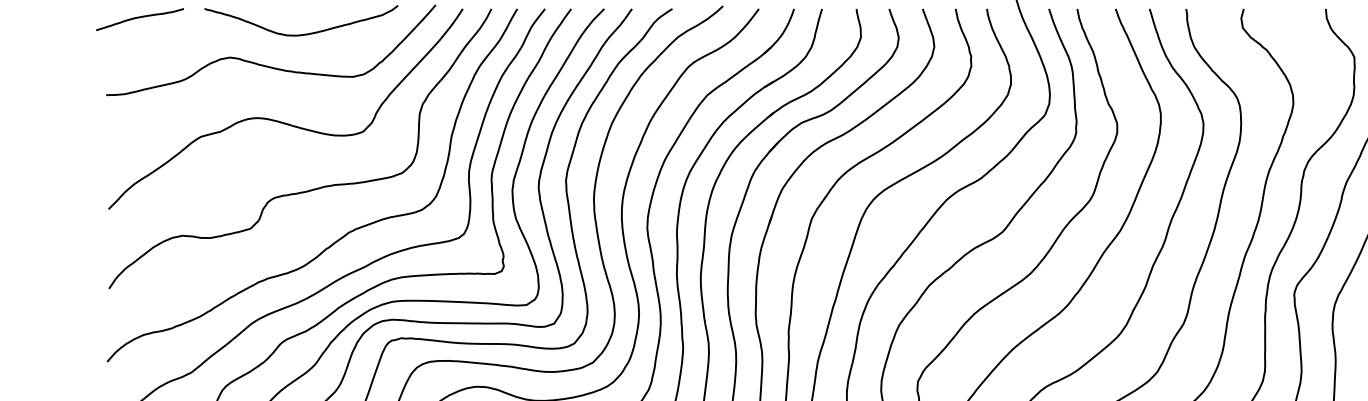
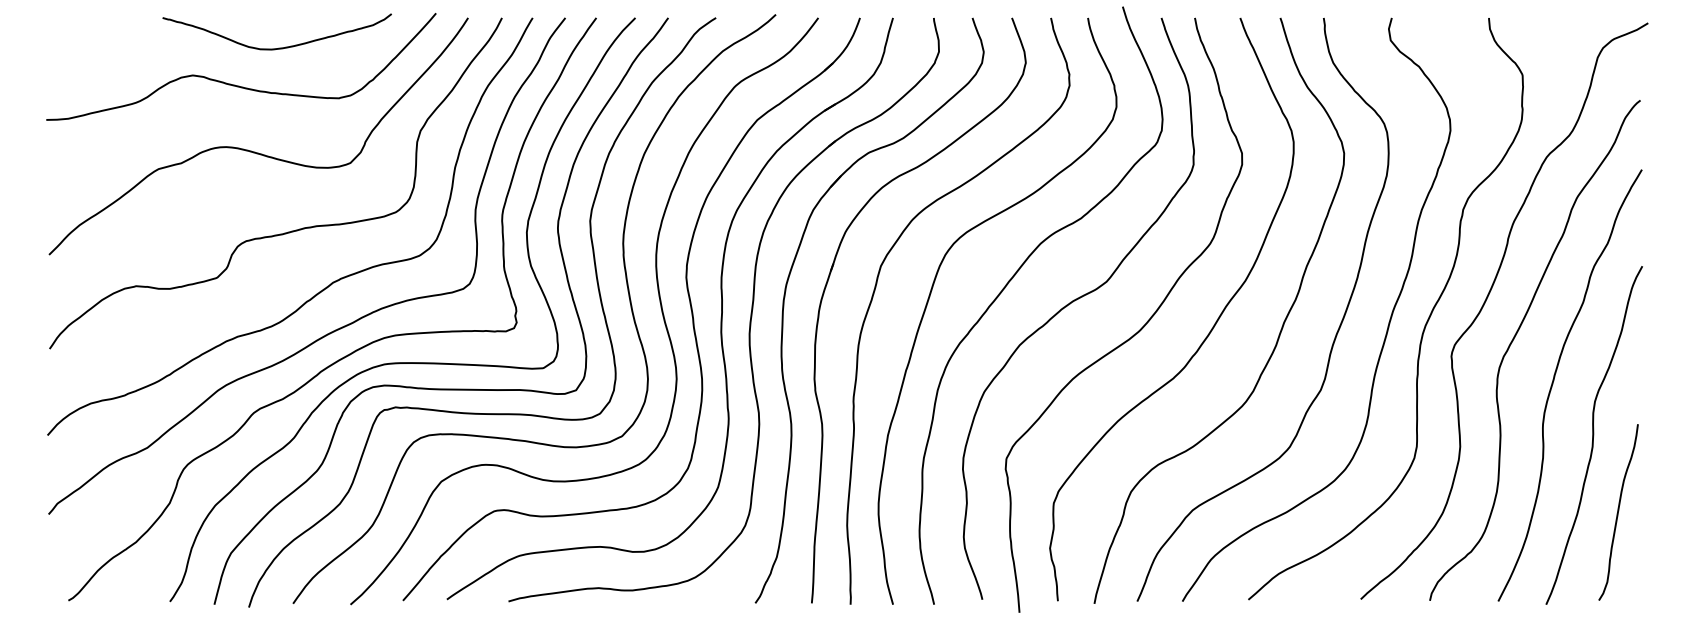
curve: (140, 17) -> (86, 28), removed

